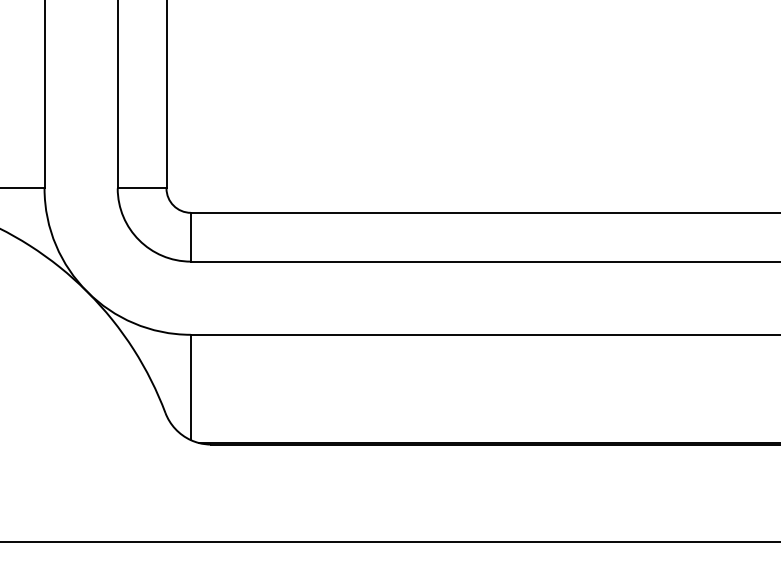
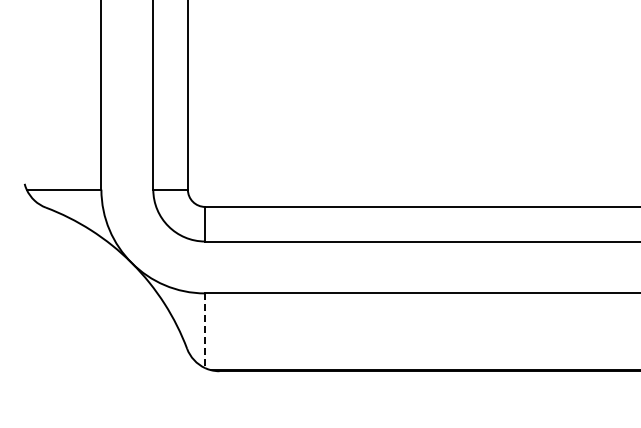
line: (191, 388) -> (205, 331), solid -> dashed

